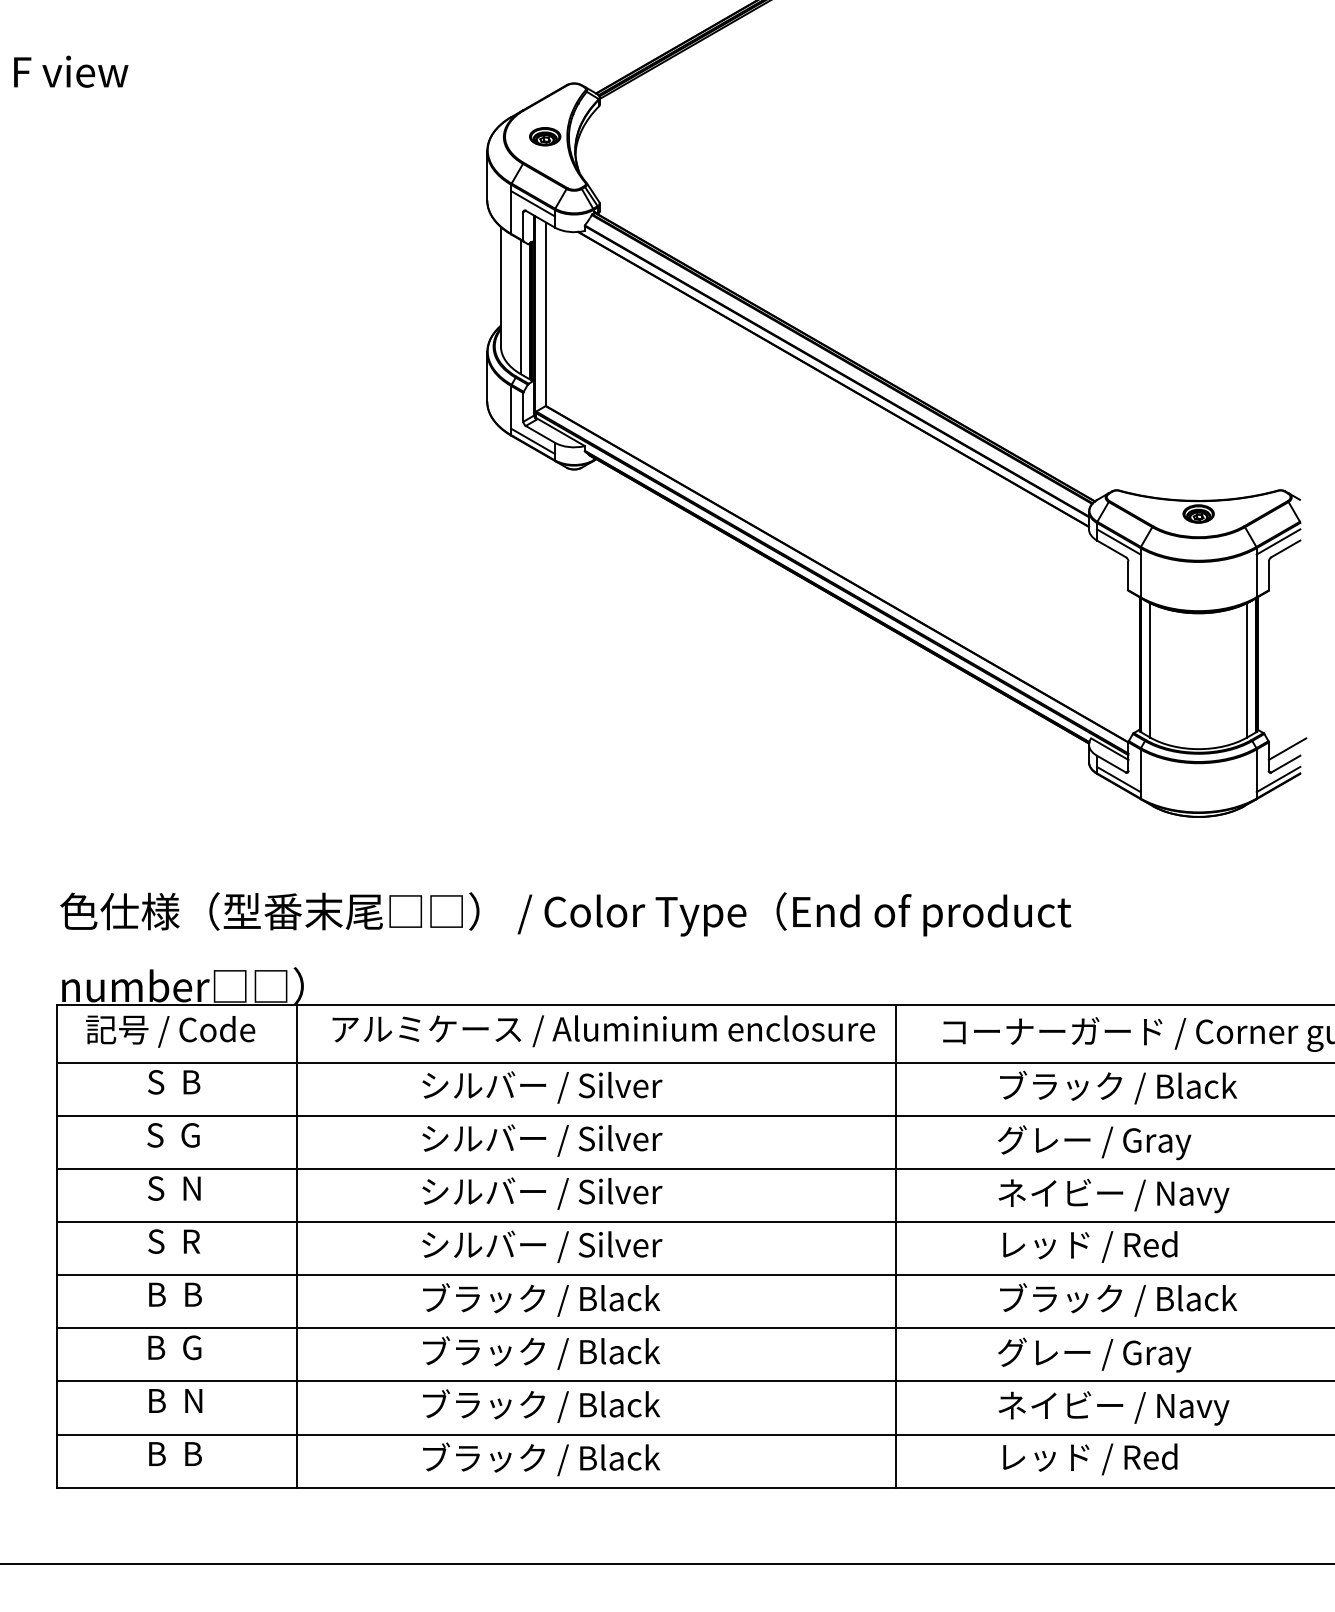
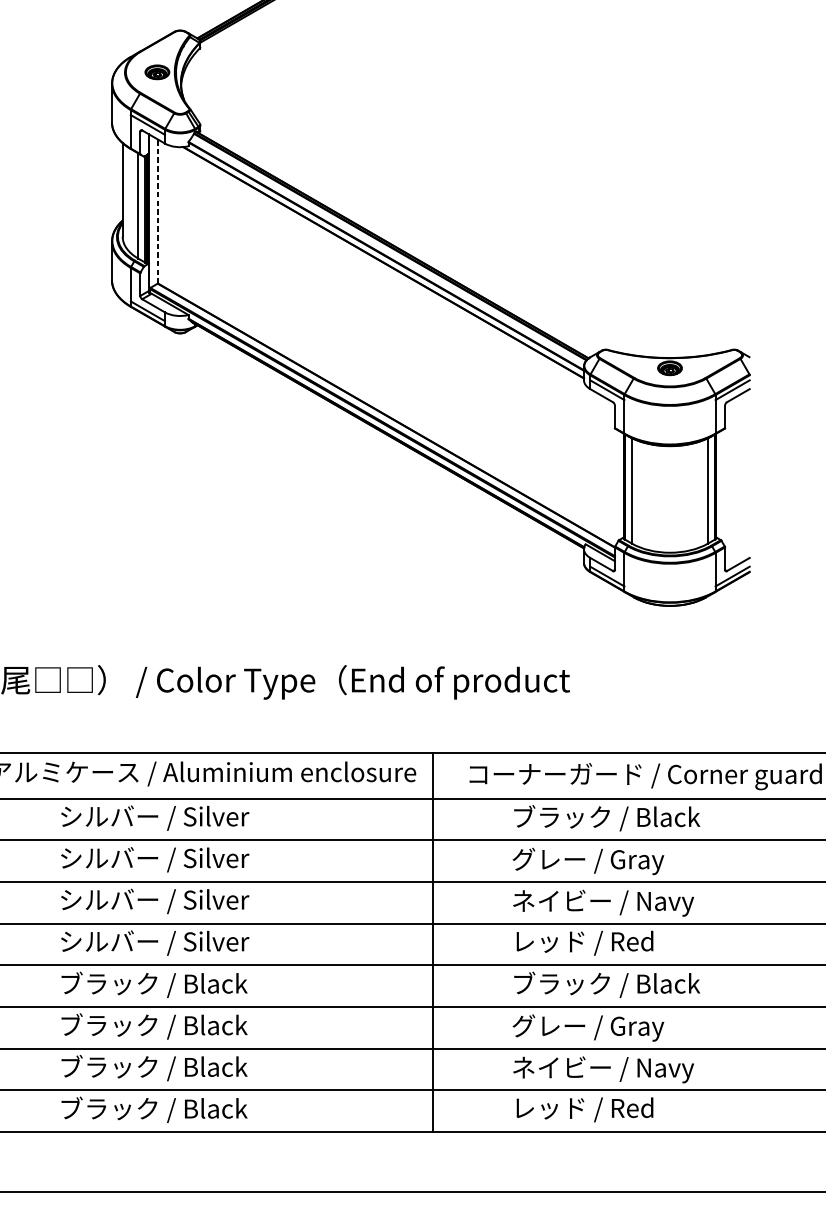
line: (546, 314) -> (158, 211), solid -> dashed
line: (1287, 748) -> (739, 552), removed

